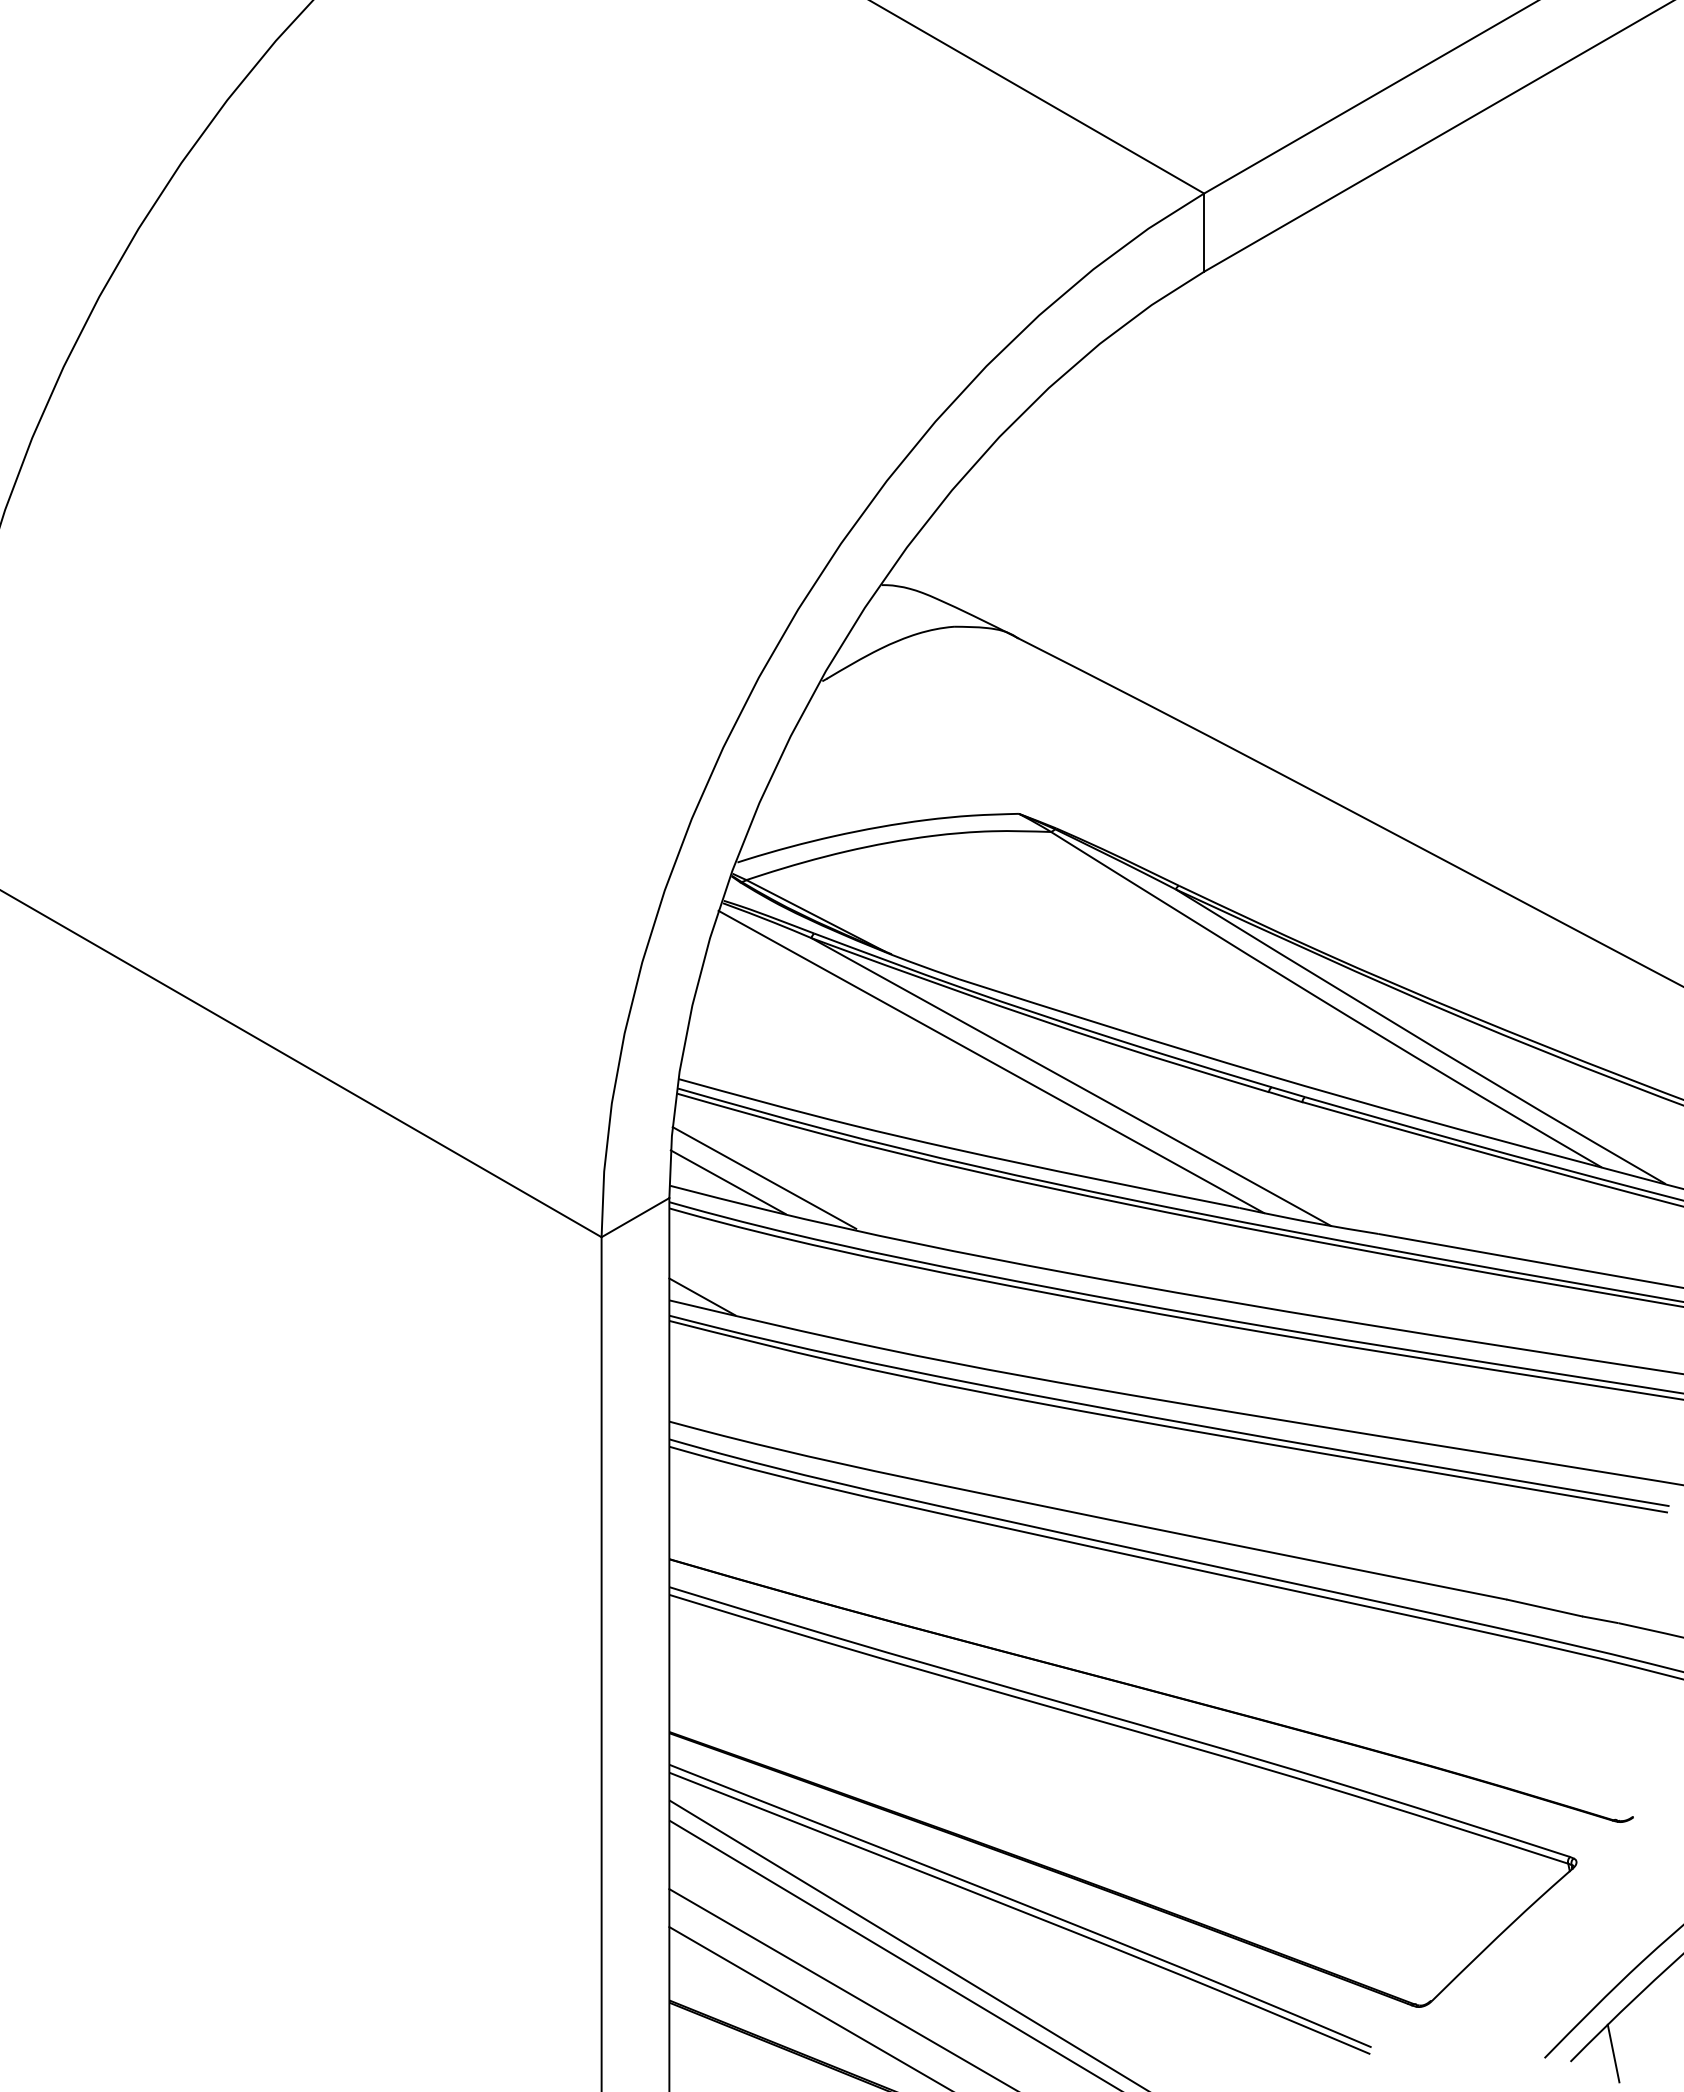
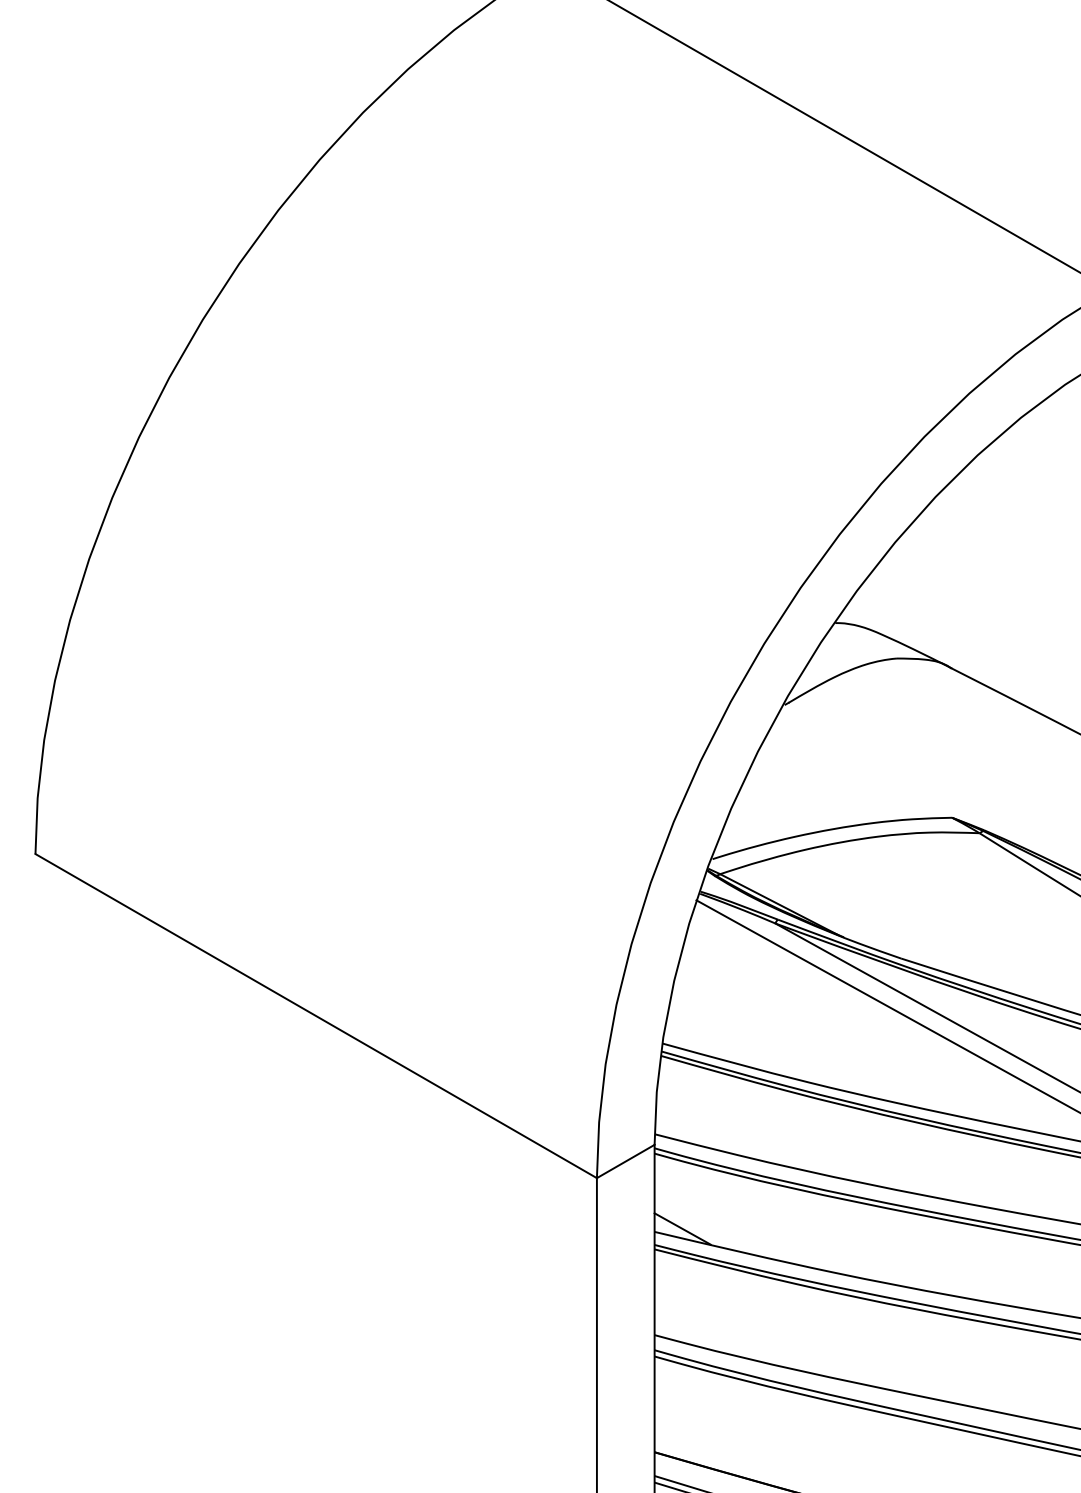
line: (764, 1177) -> (735, 1127), removed
line: (727, 1182) -> (704, 1131), removed

